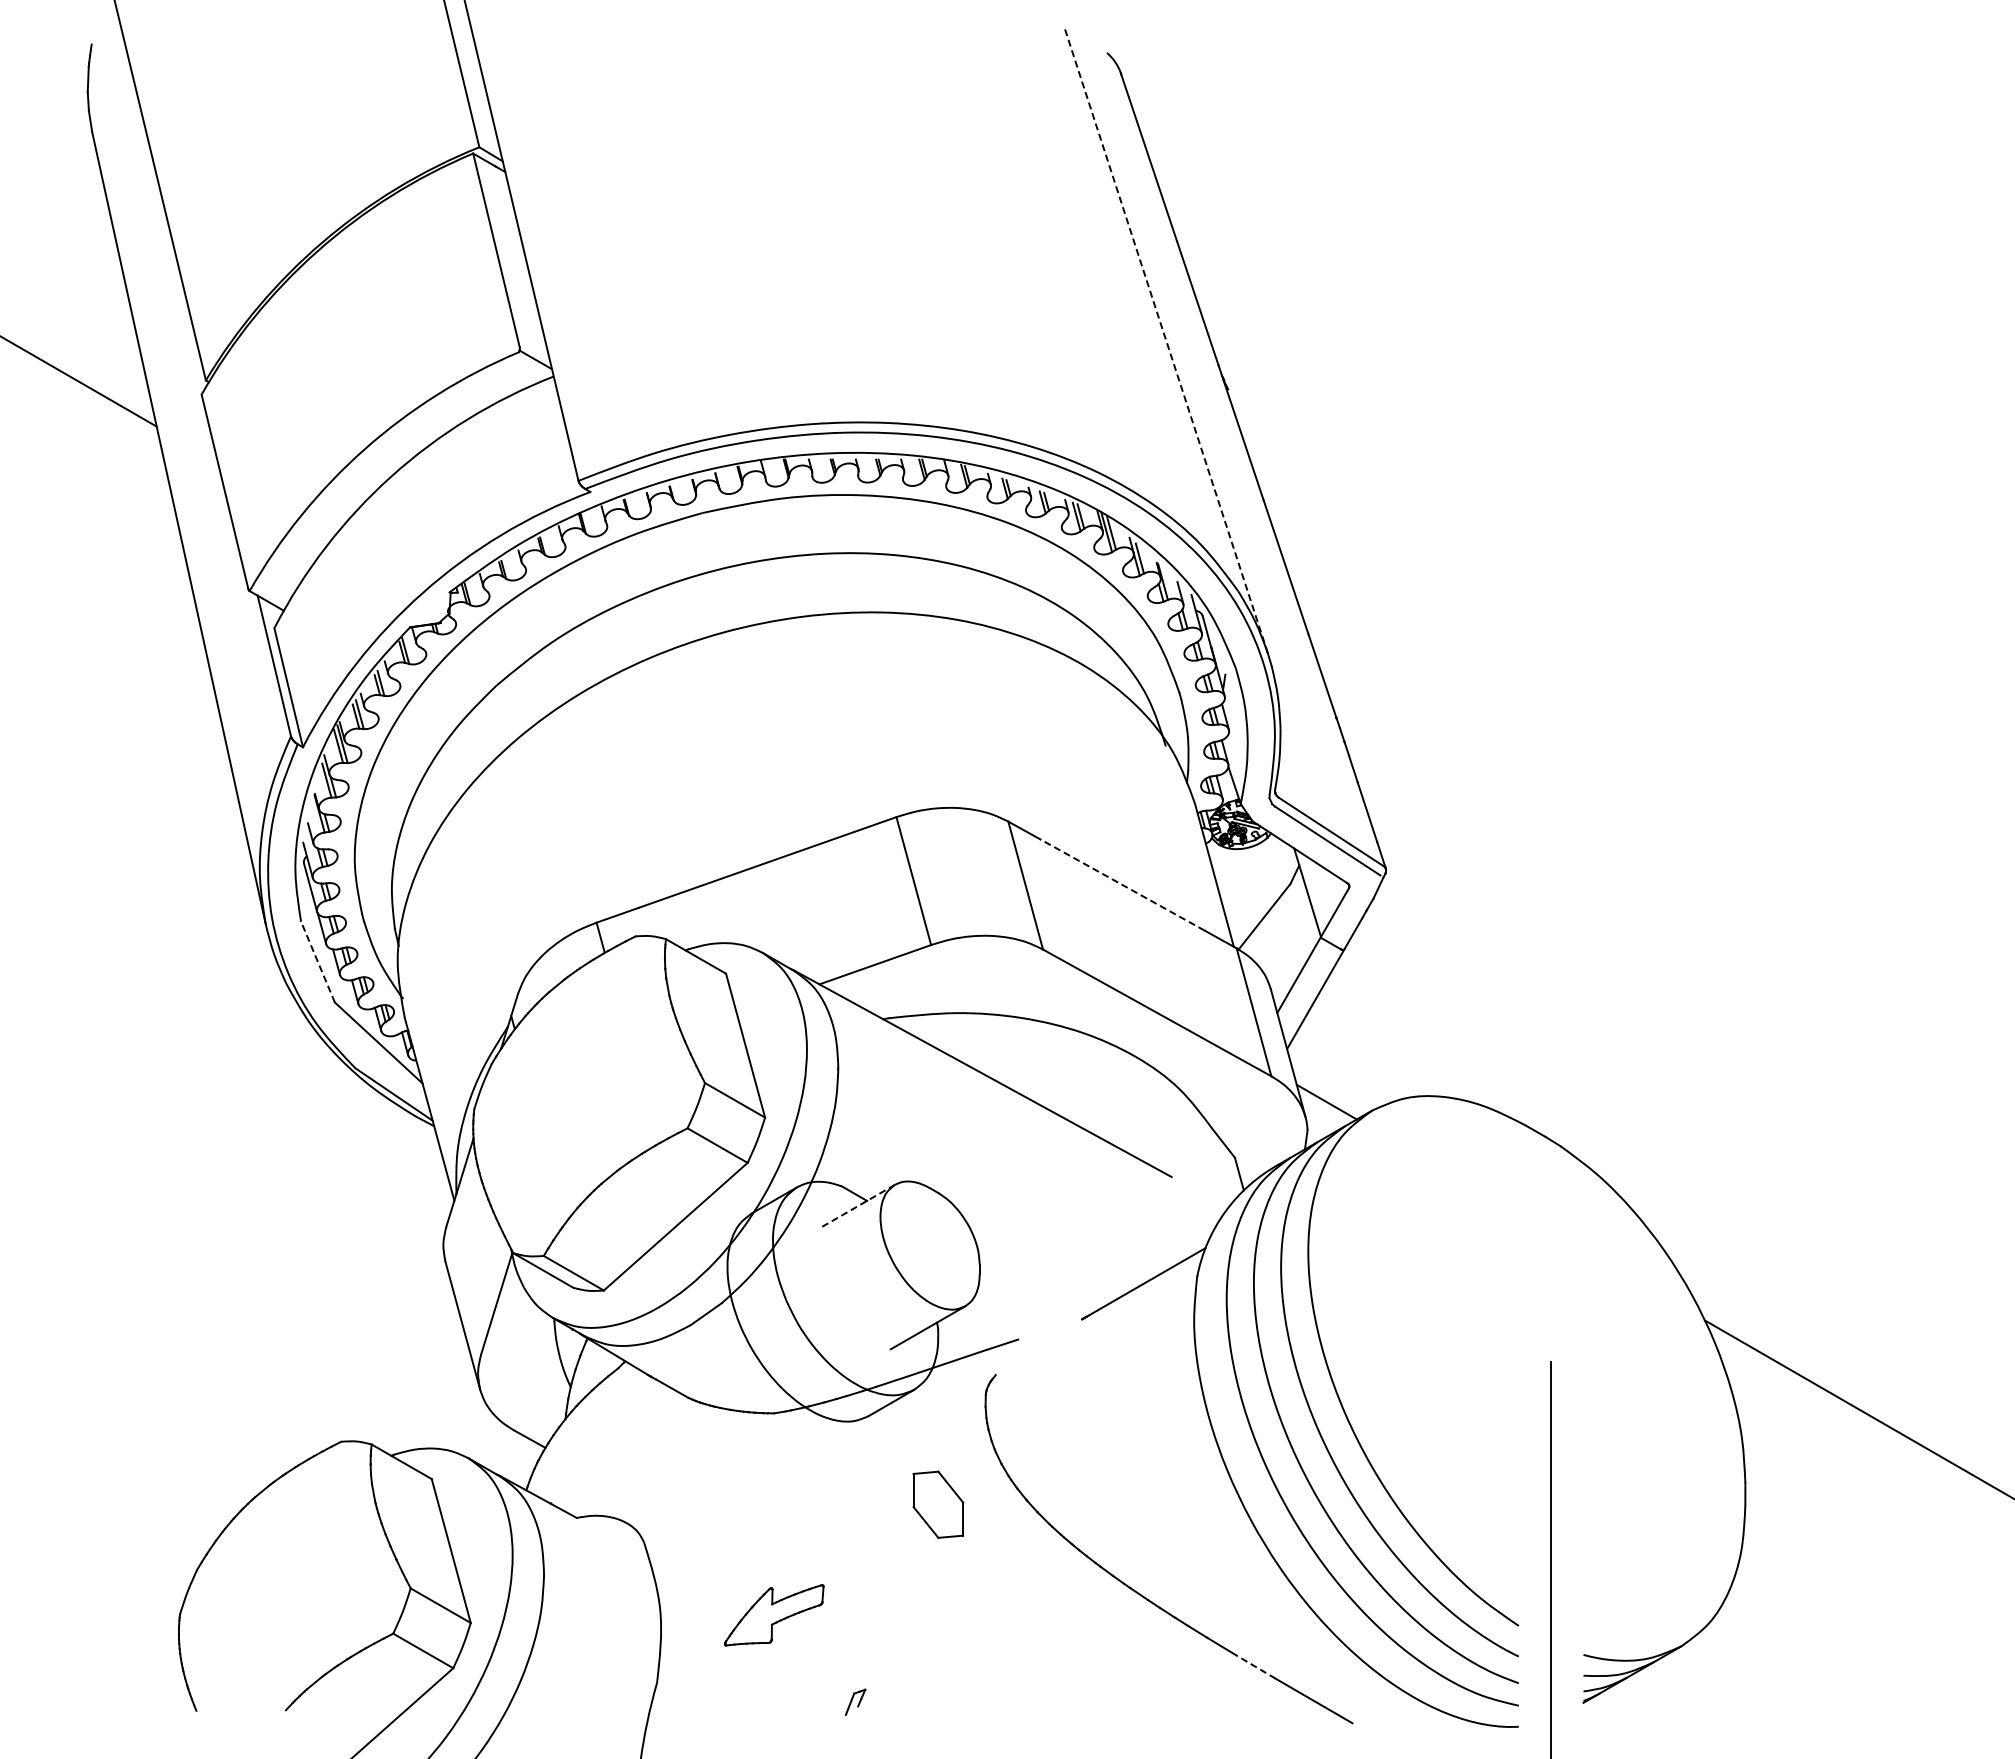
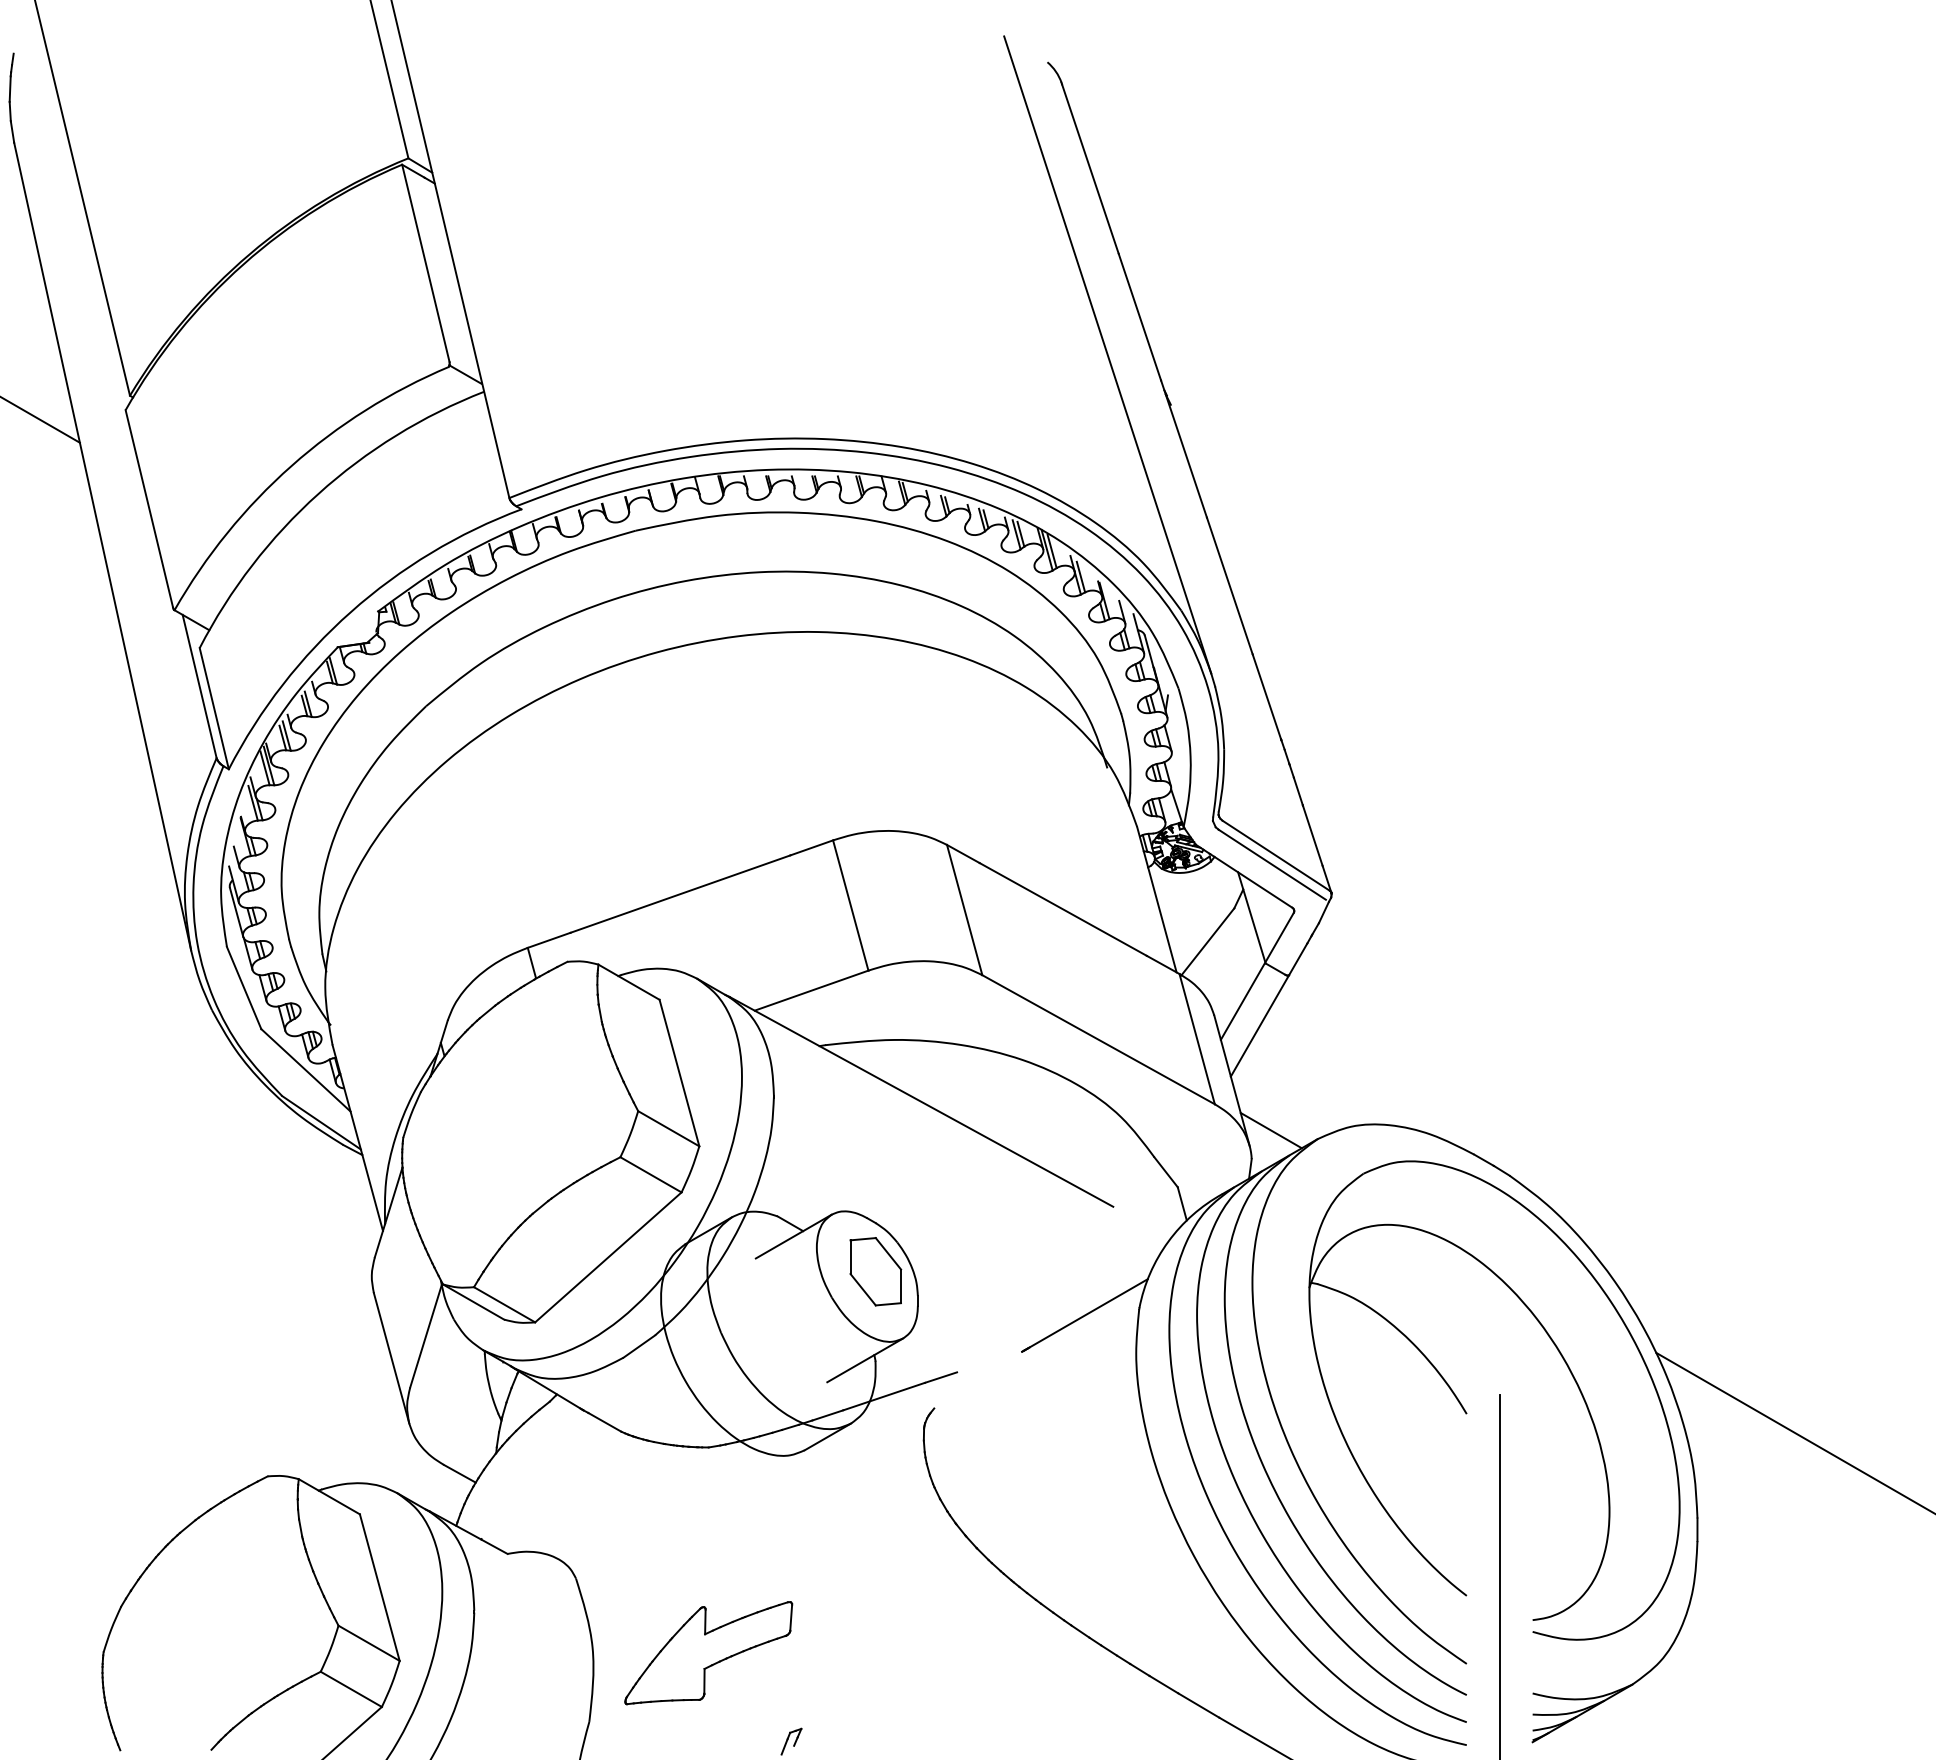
line: (1166, 340) -> (1108, 355), dashed -> solid
line: (1122, 884) -> (1063, 908), dashed -> solid
line: (318, 962) -> (244, 988), dashed -> solid
line: (857, 1206) -> (793, 1236), dashed -> solid
part: (1519, 1379) -> (1467, 1412), added
part: (938, 1504) -> (875, 1271), moved
part: (774, 1615) -> (708, 1653), size x1.67
line: (1255, 1666) -> (1198, 1705), dashed -> solid

